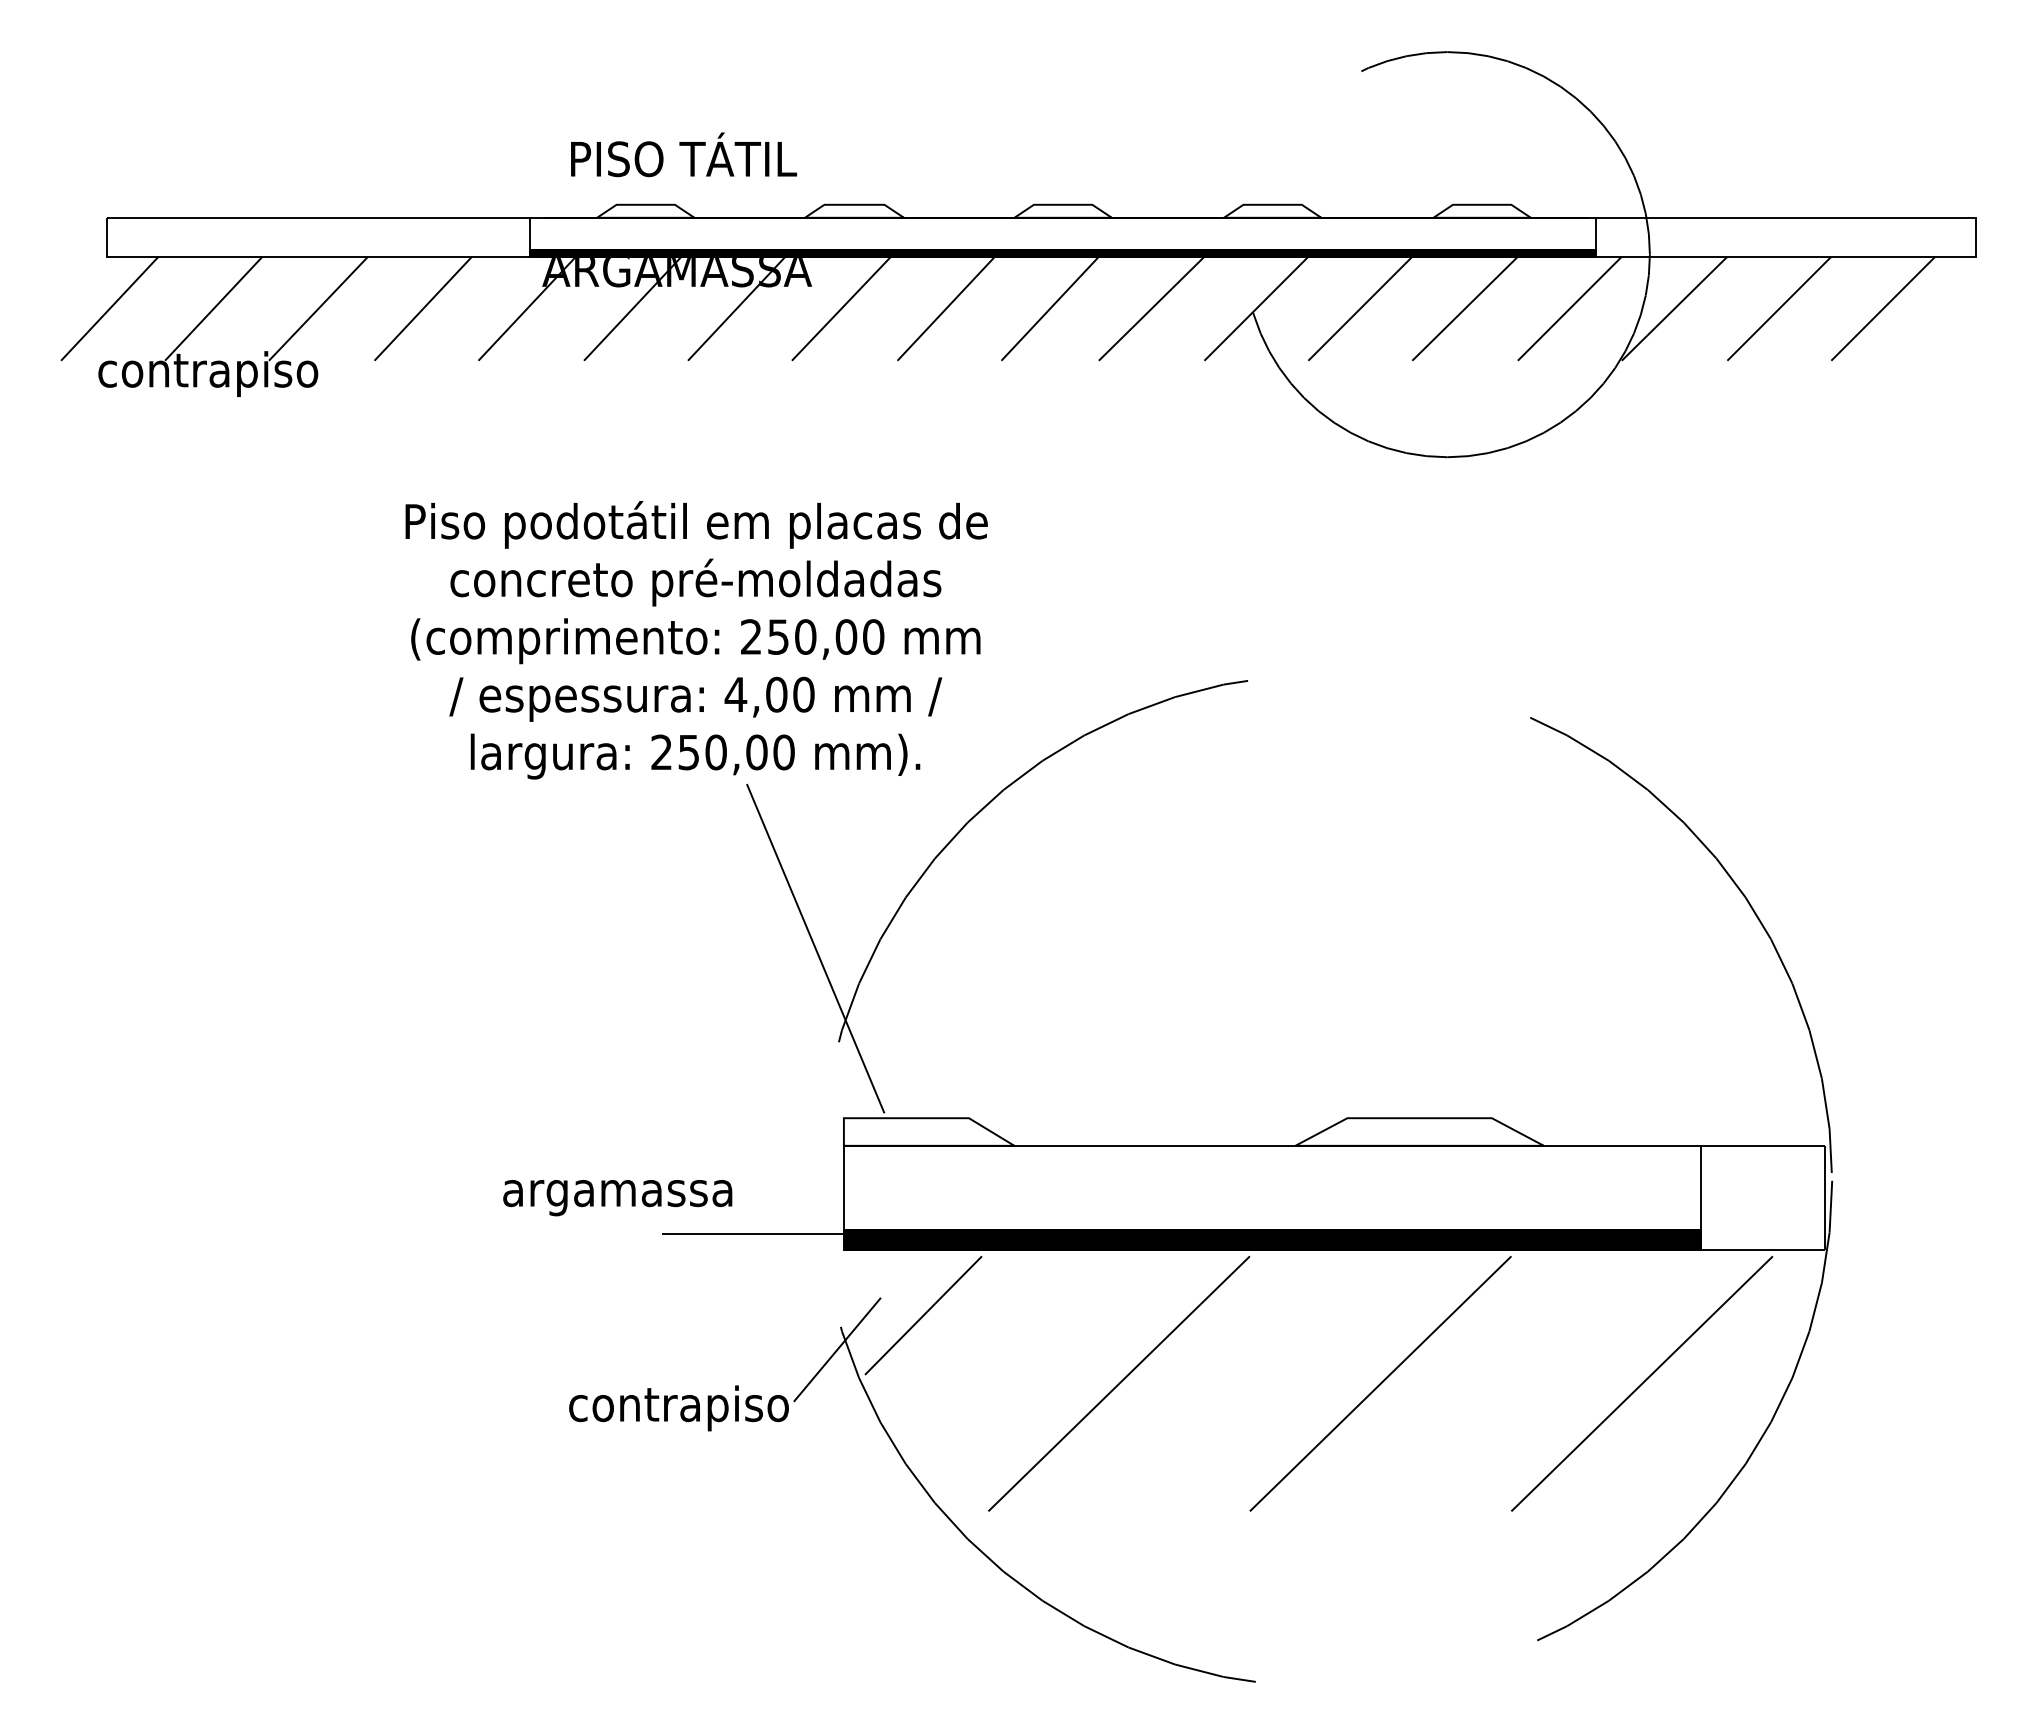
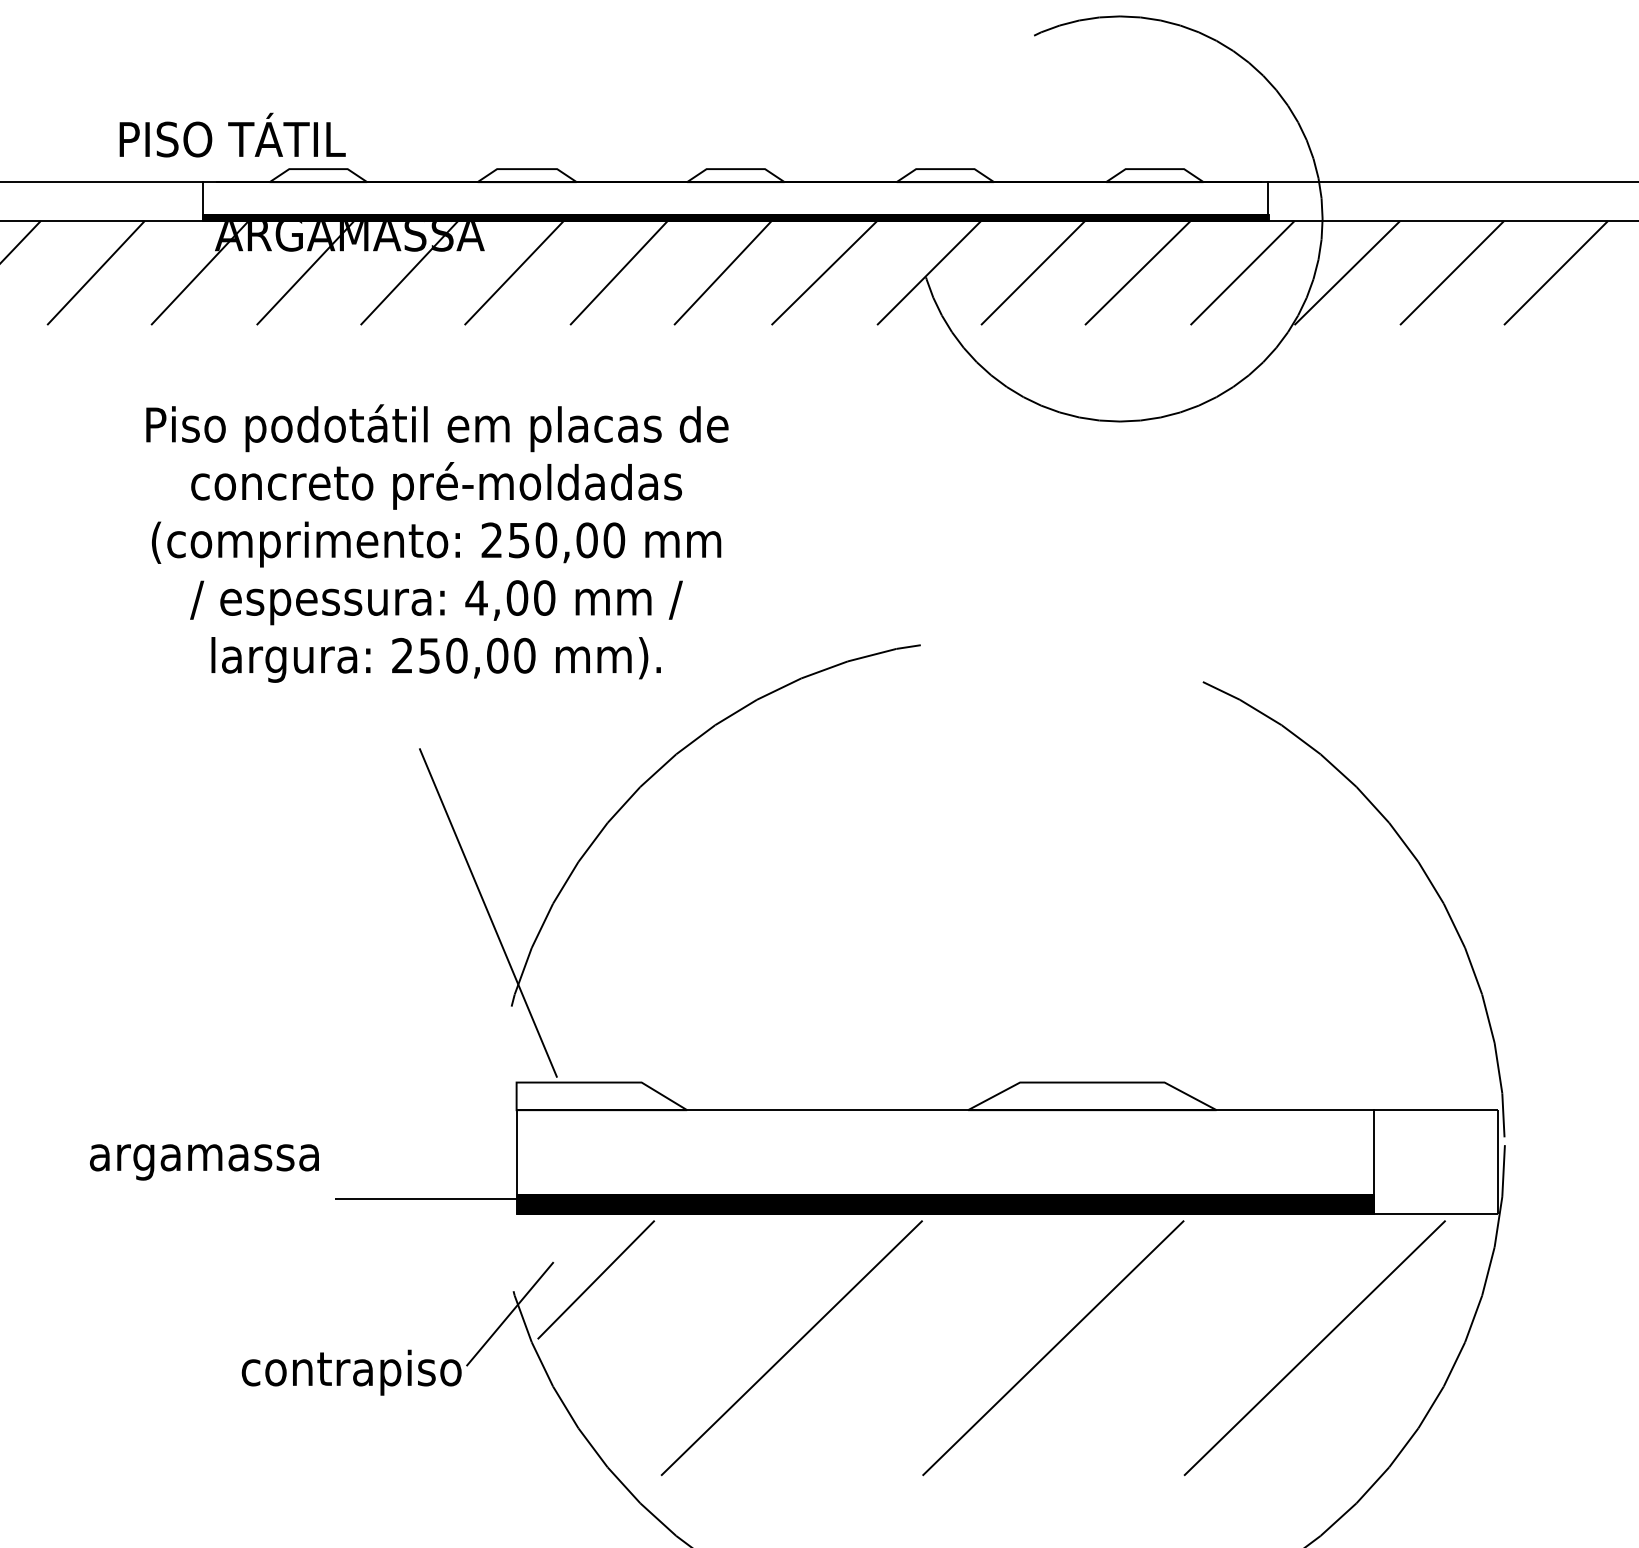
text: (683, 154) -> (232, 134), moved
text: (696, 640) -> (437, 543), moved
text: (617, 1198) -> (204, 1162), moved

